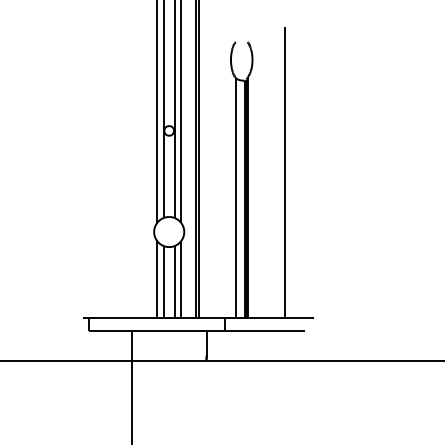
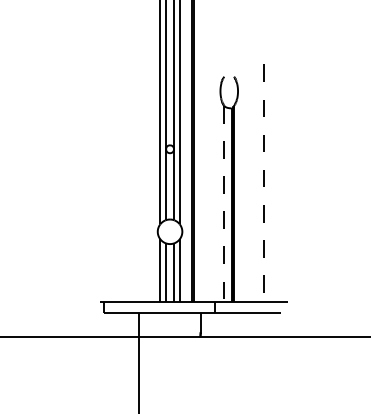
line: (284, 172) -> (264, 183), solid -> dashed
line: (235, 198) -> (224, 204), solid -> dashed

